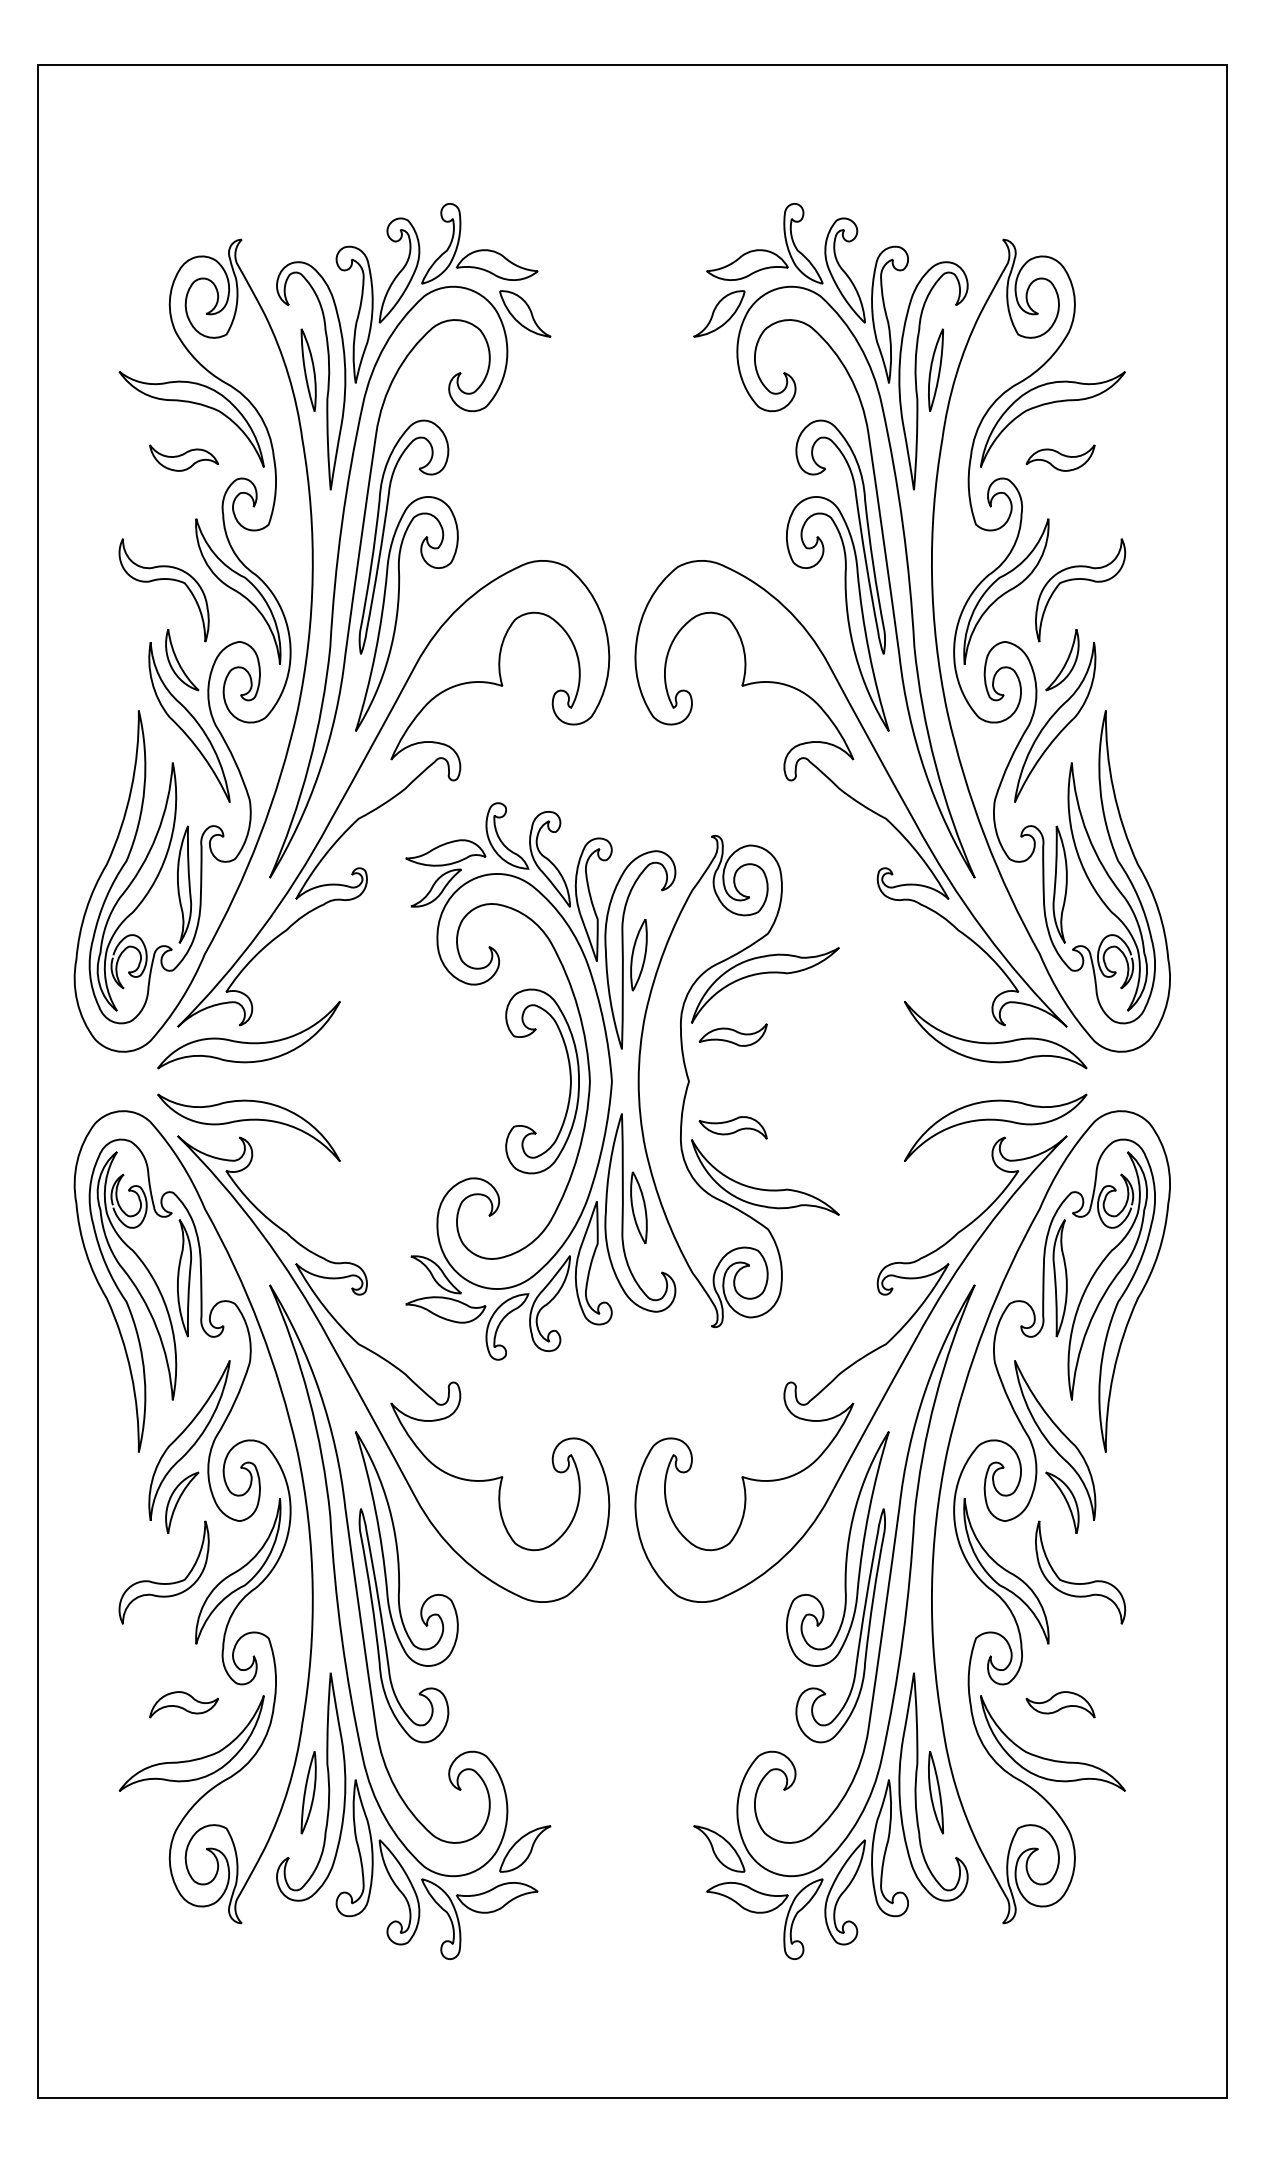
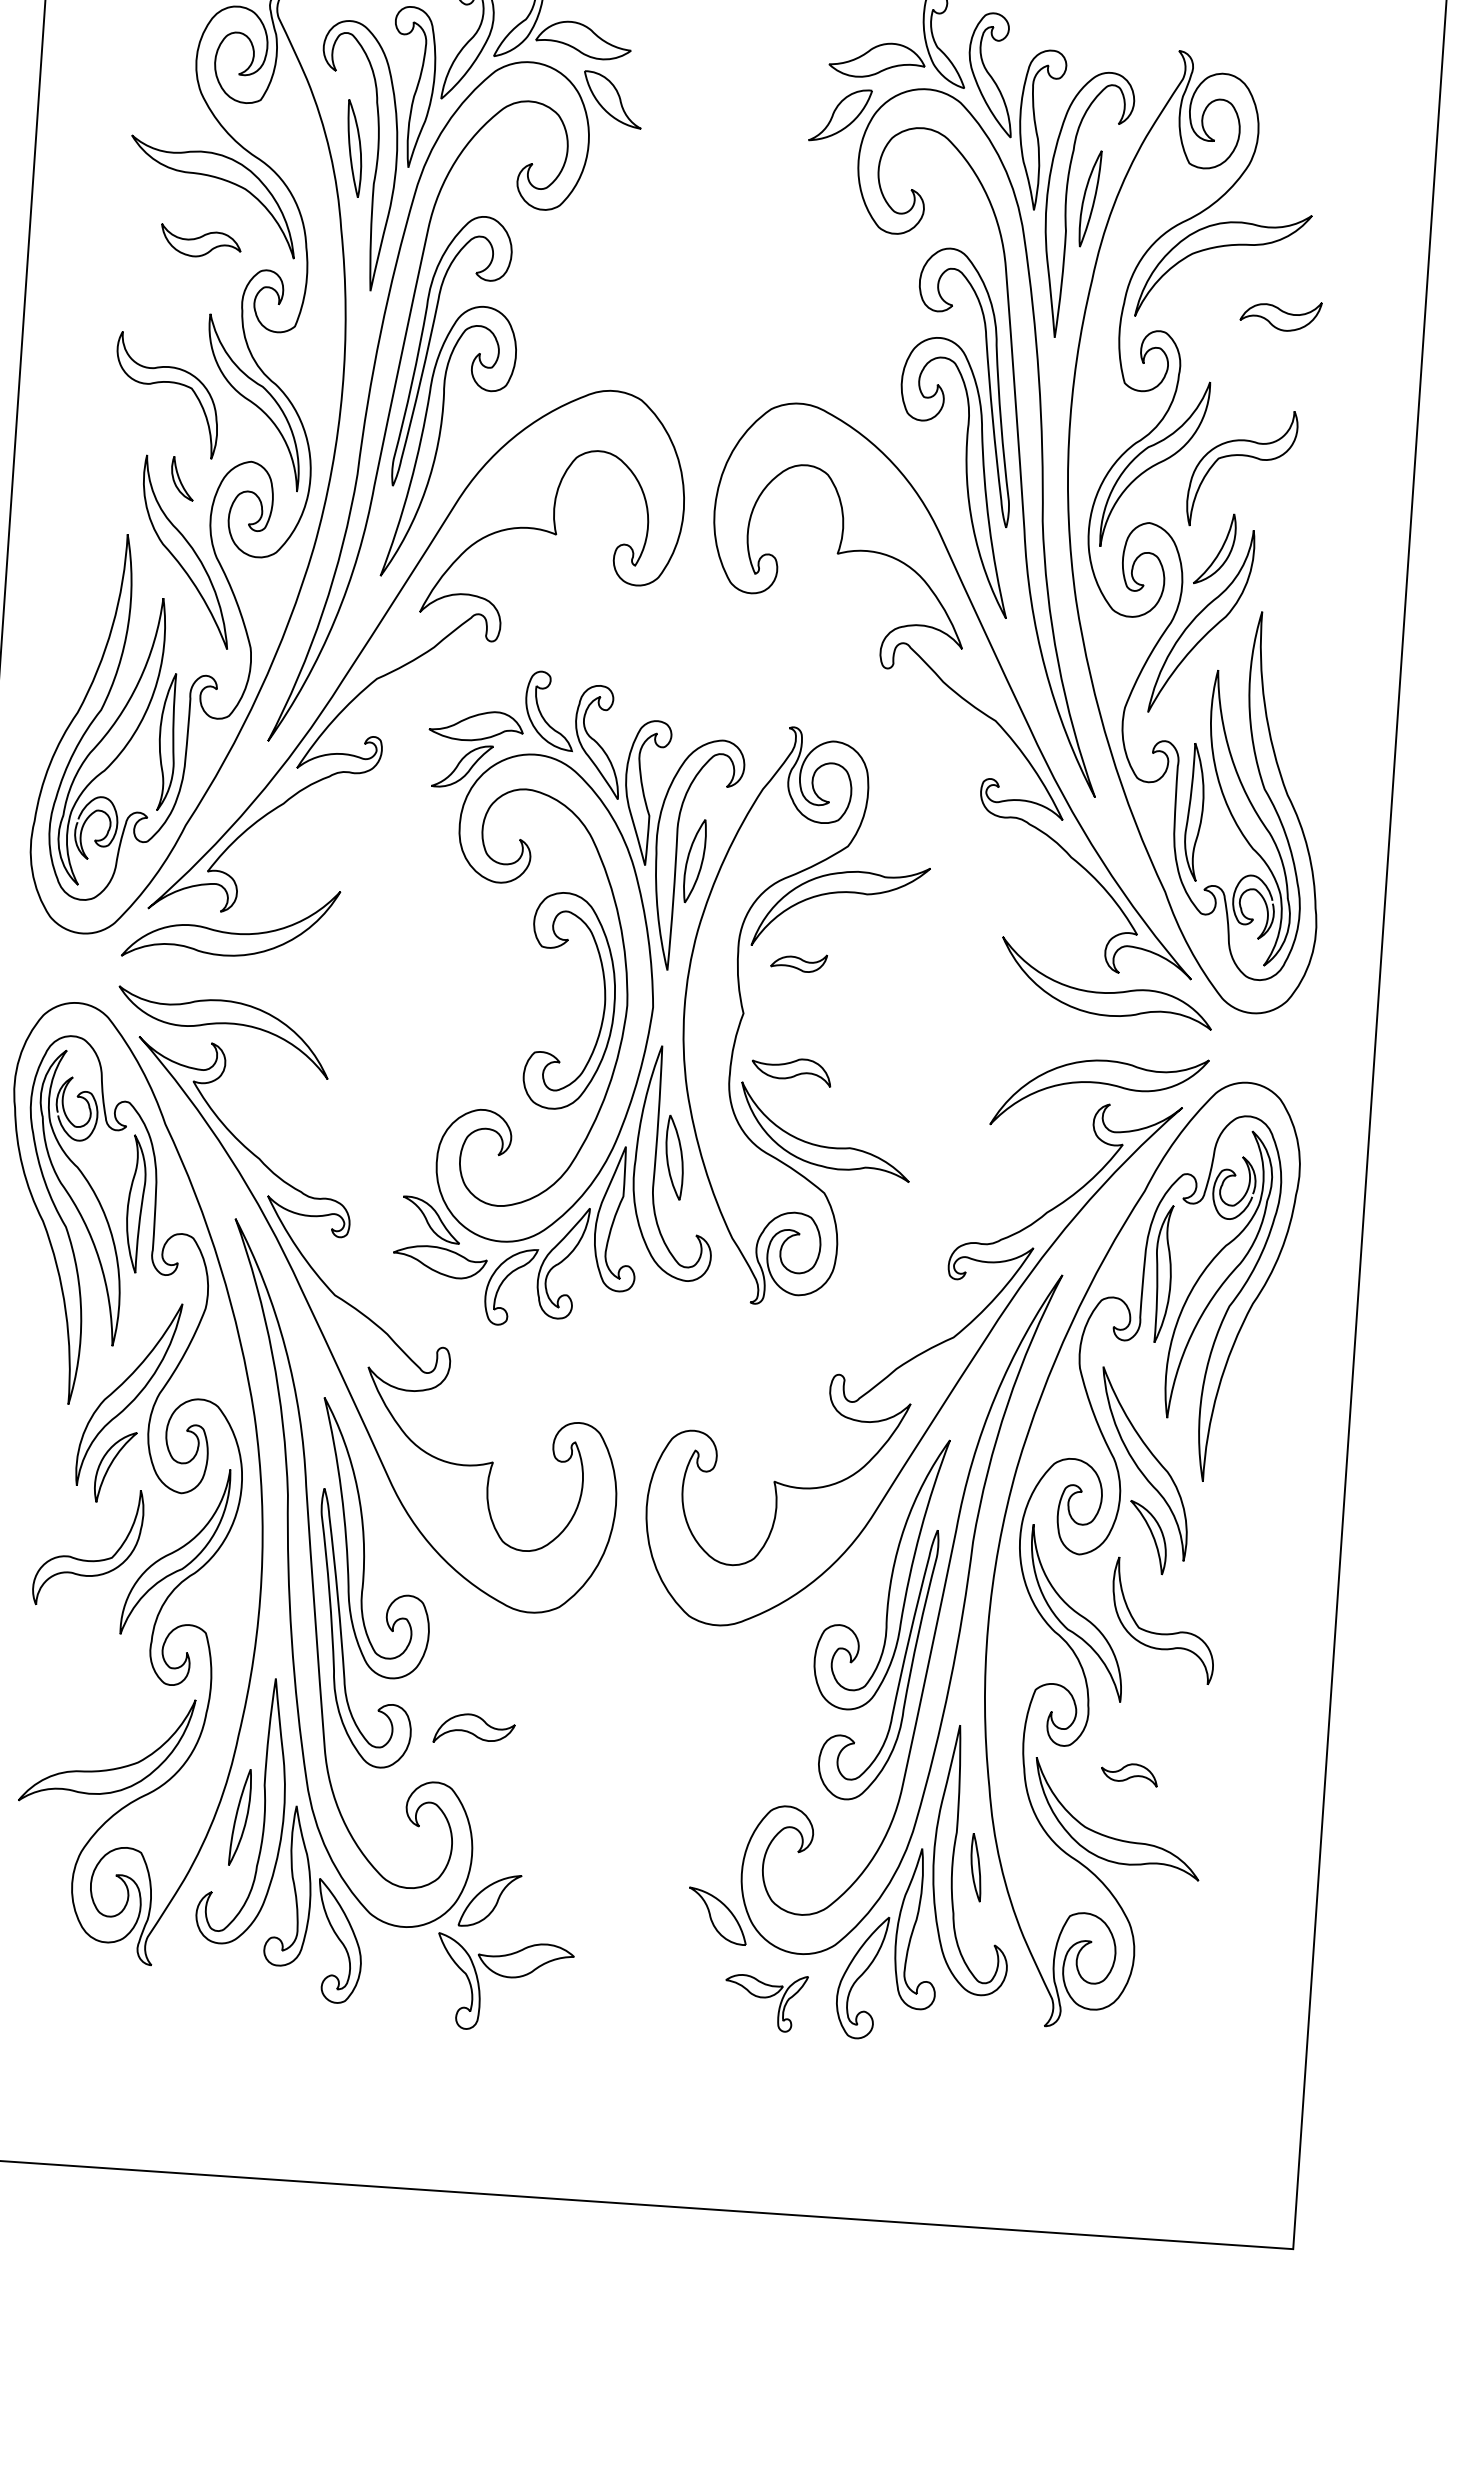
part: (1060, 457) -> (1280, 314), moved
part: (182, 660) -> (182, 479), size x0.6
part: (732, 1034) -> (798, 961), size x0.7
part: (183, 1704) -> (473, 1729), moved
part: (1060, 1704) -> (1129, 1774), size x0.7
part: (935, 1792) -> (975, 1867), size x0.7
part: (479, 1918) -> (503, 1983), moved
part: (764, 1918) -> (765, 2001), size x0.6

